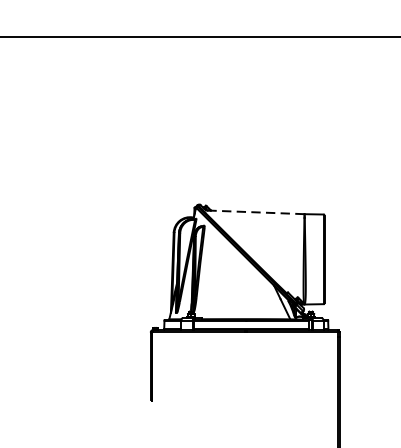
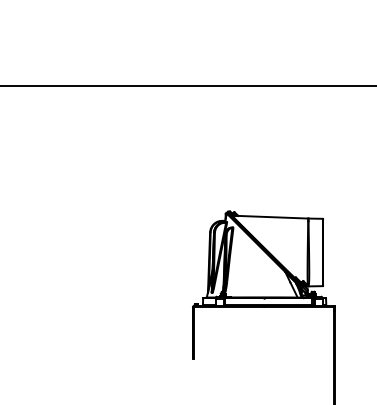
line: (252, 212) -> (269, 217), dashed -> solid

